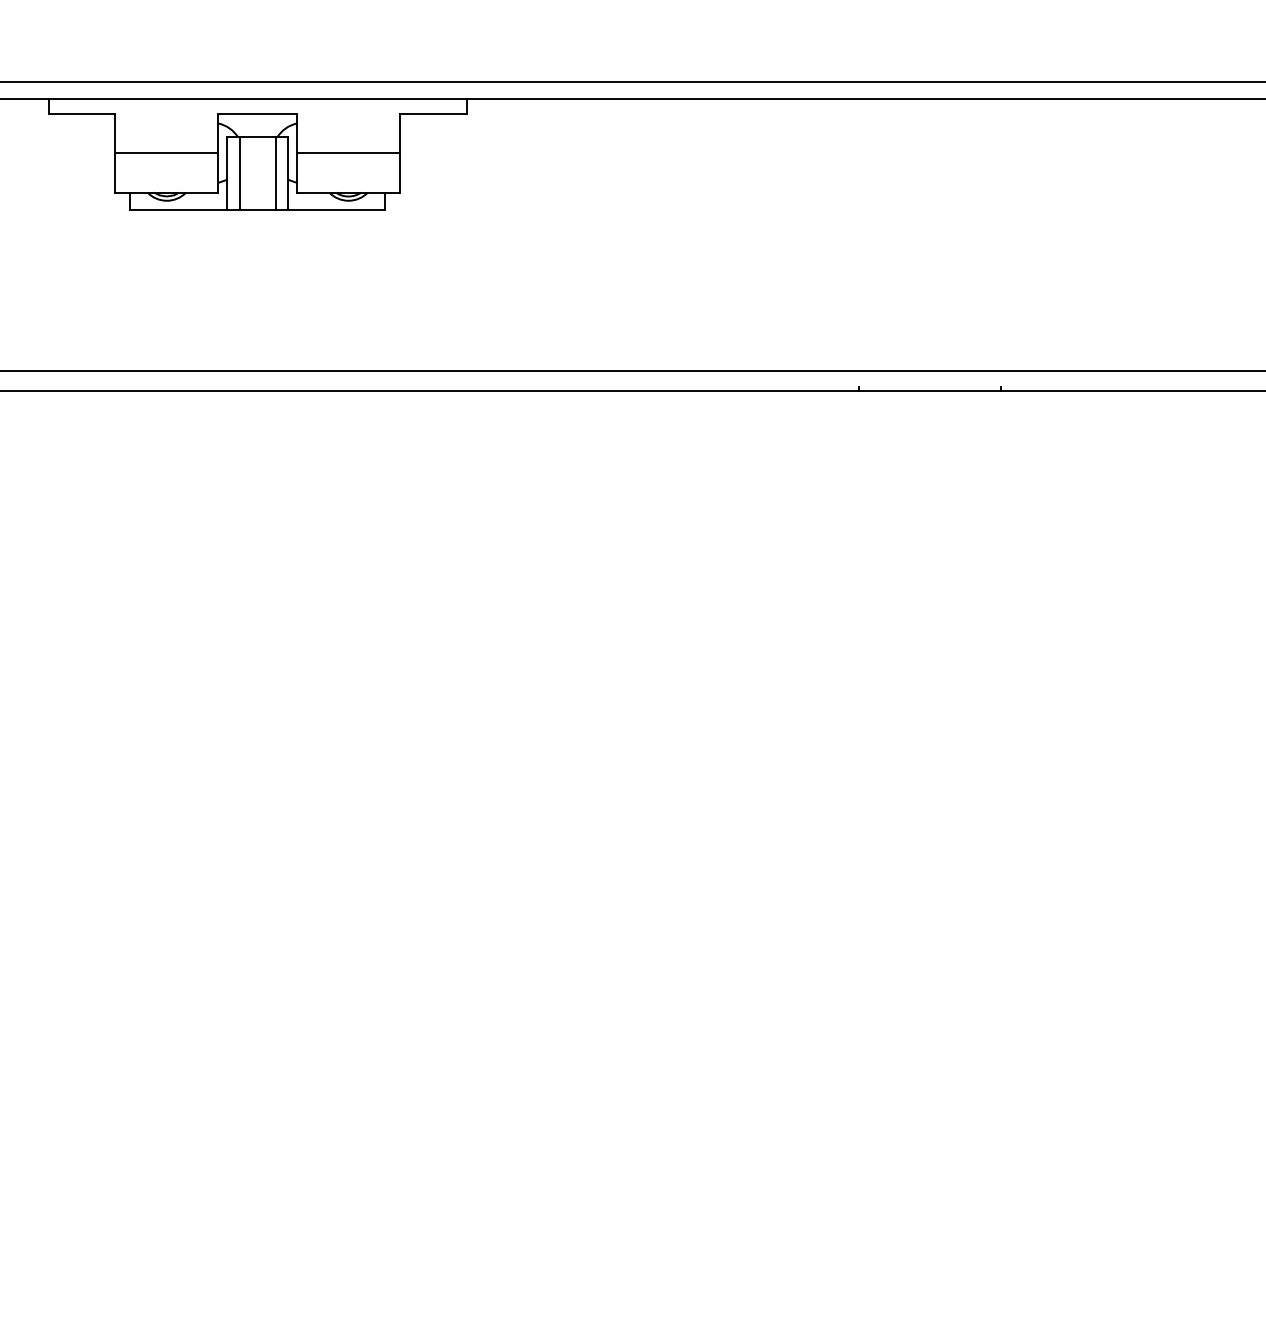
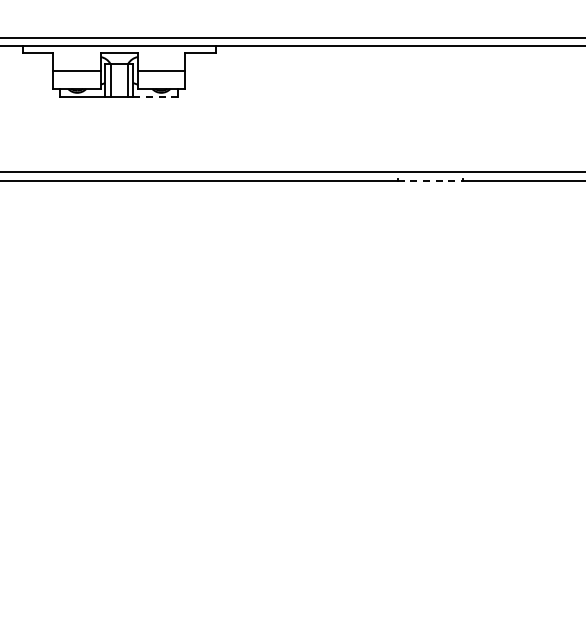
line: (338, 210) -> (156, 97), solid -> dashed
line: (930, 390) -> (430, 180), solid -> dashed

